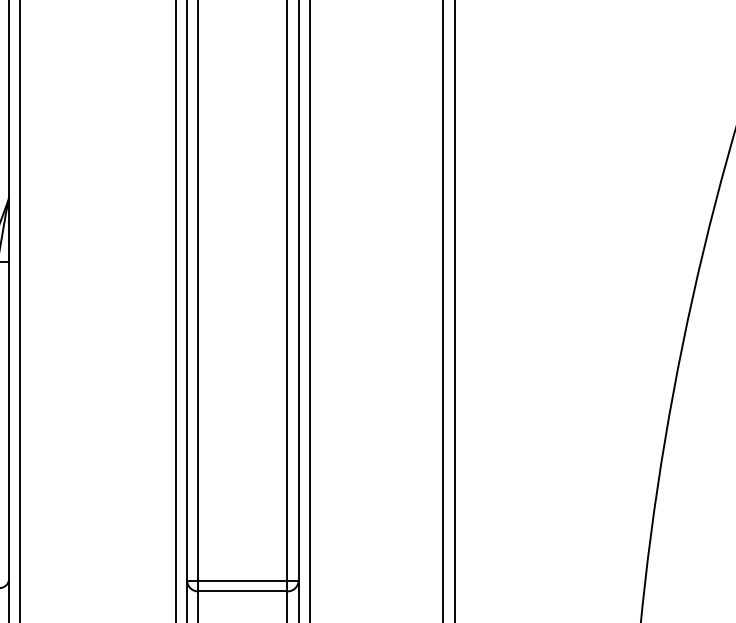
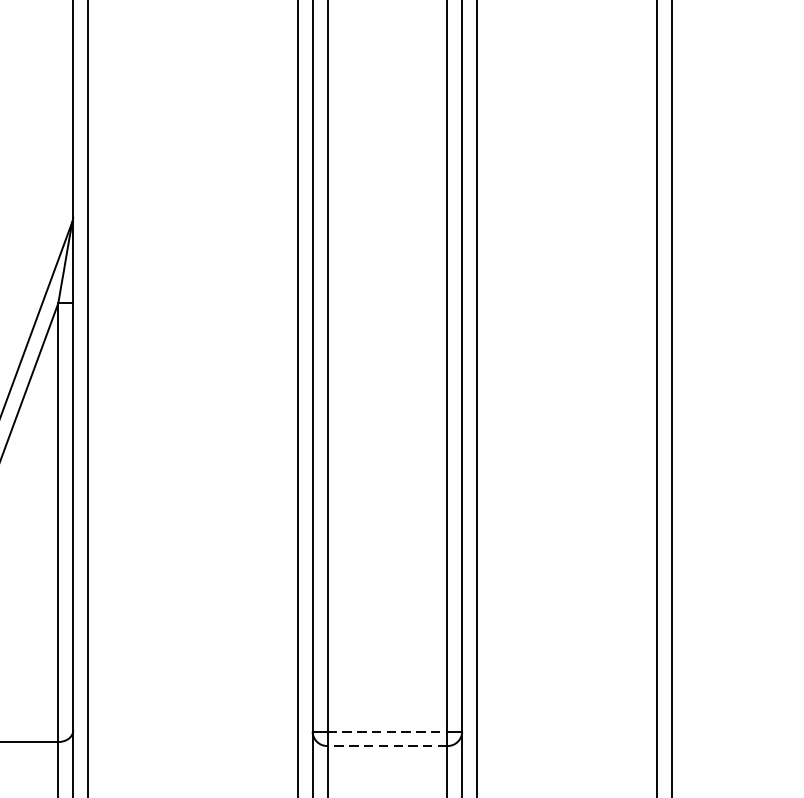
line: (242, 580) -> (386, 731), solid -> dashed
line: (242, 591) -> (386, 746), solid -> dashed

